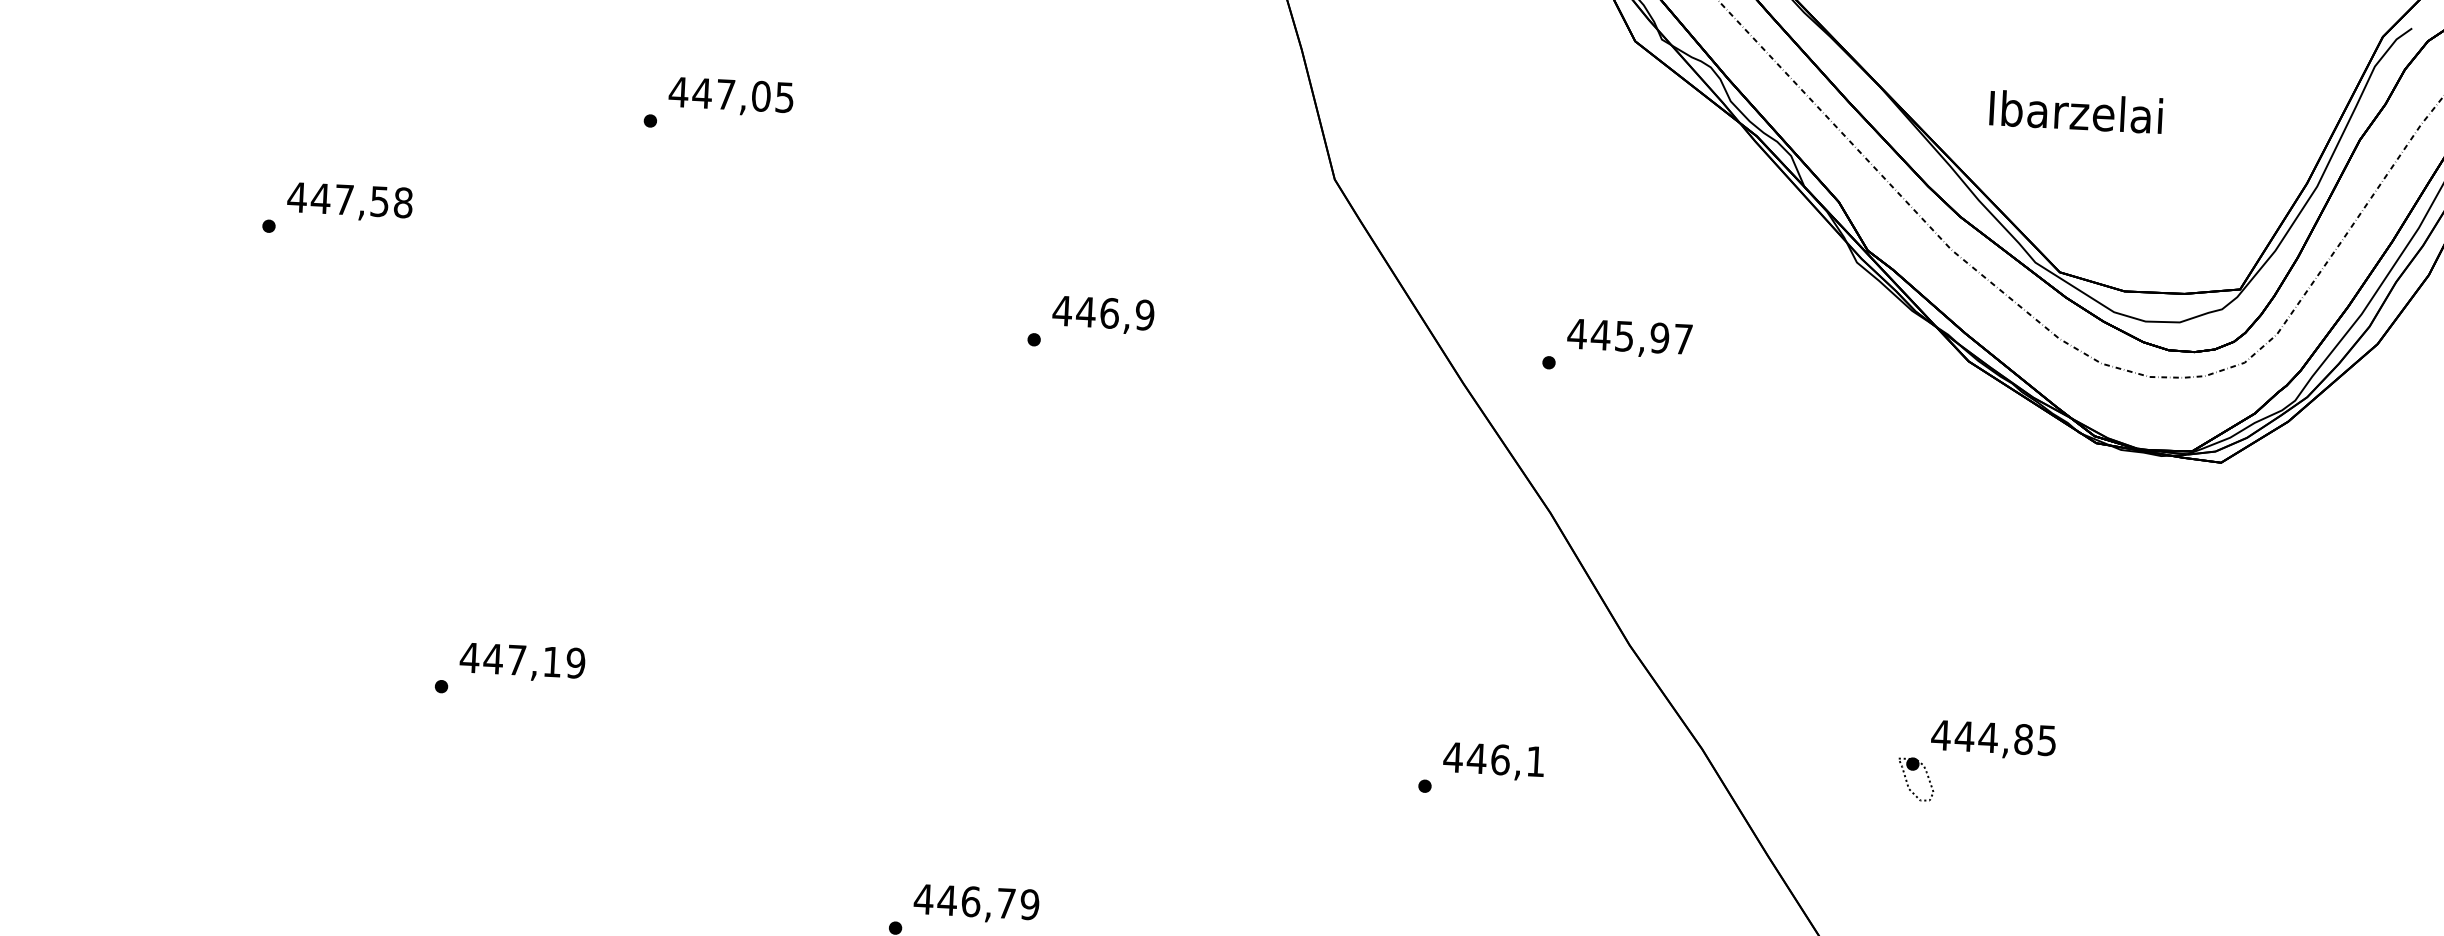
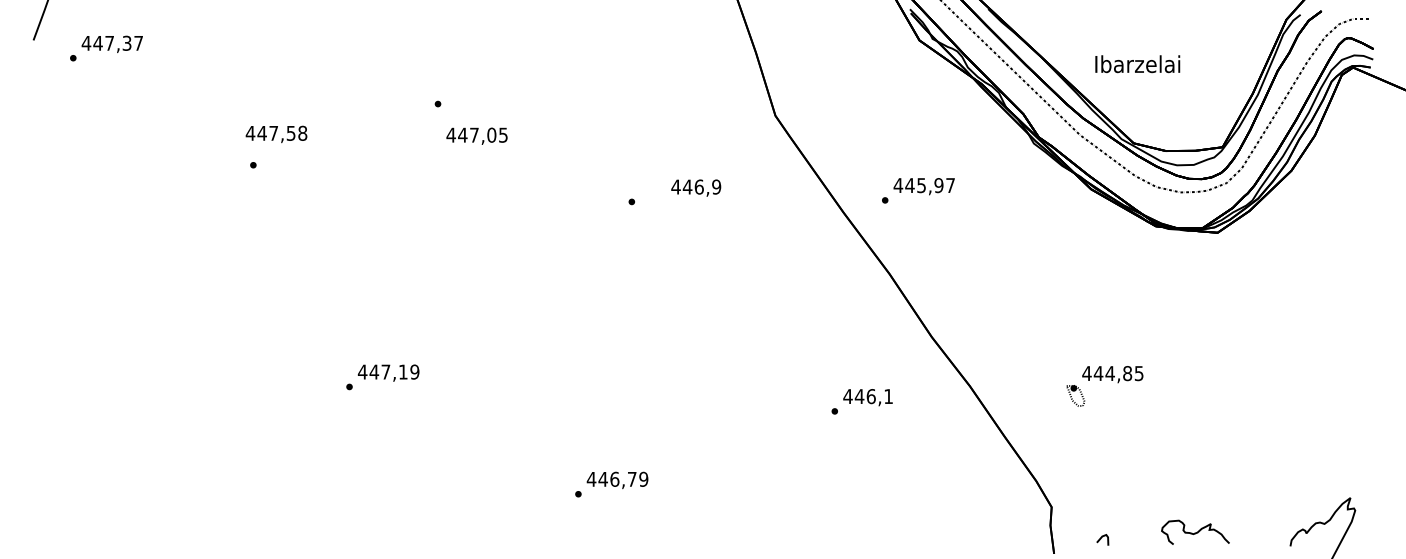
text: (730, 95) -> (476, 135), moved
text: (349, 202) -> (276, 134), moved
text: (1104, 313) -> (696, 187), moved

